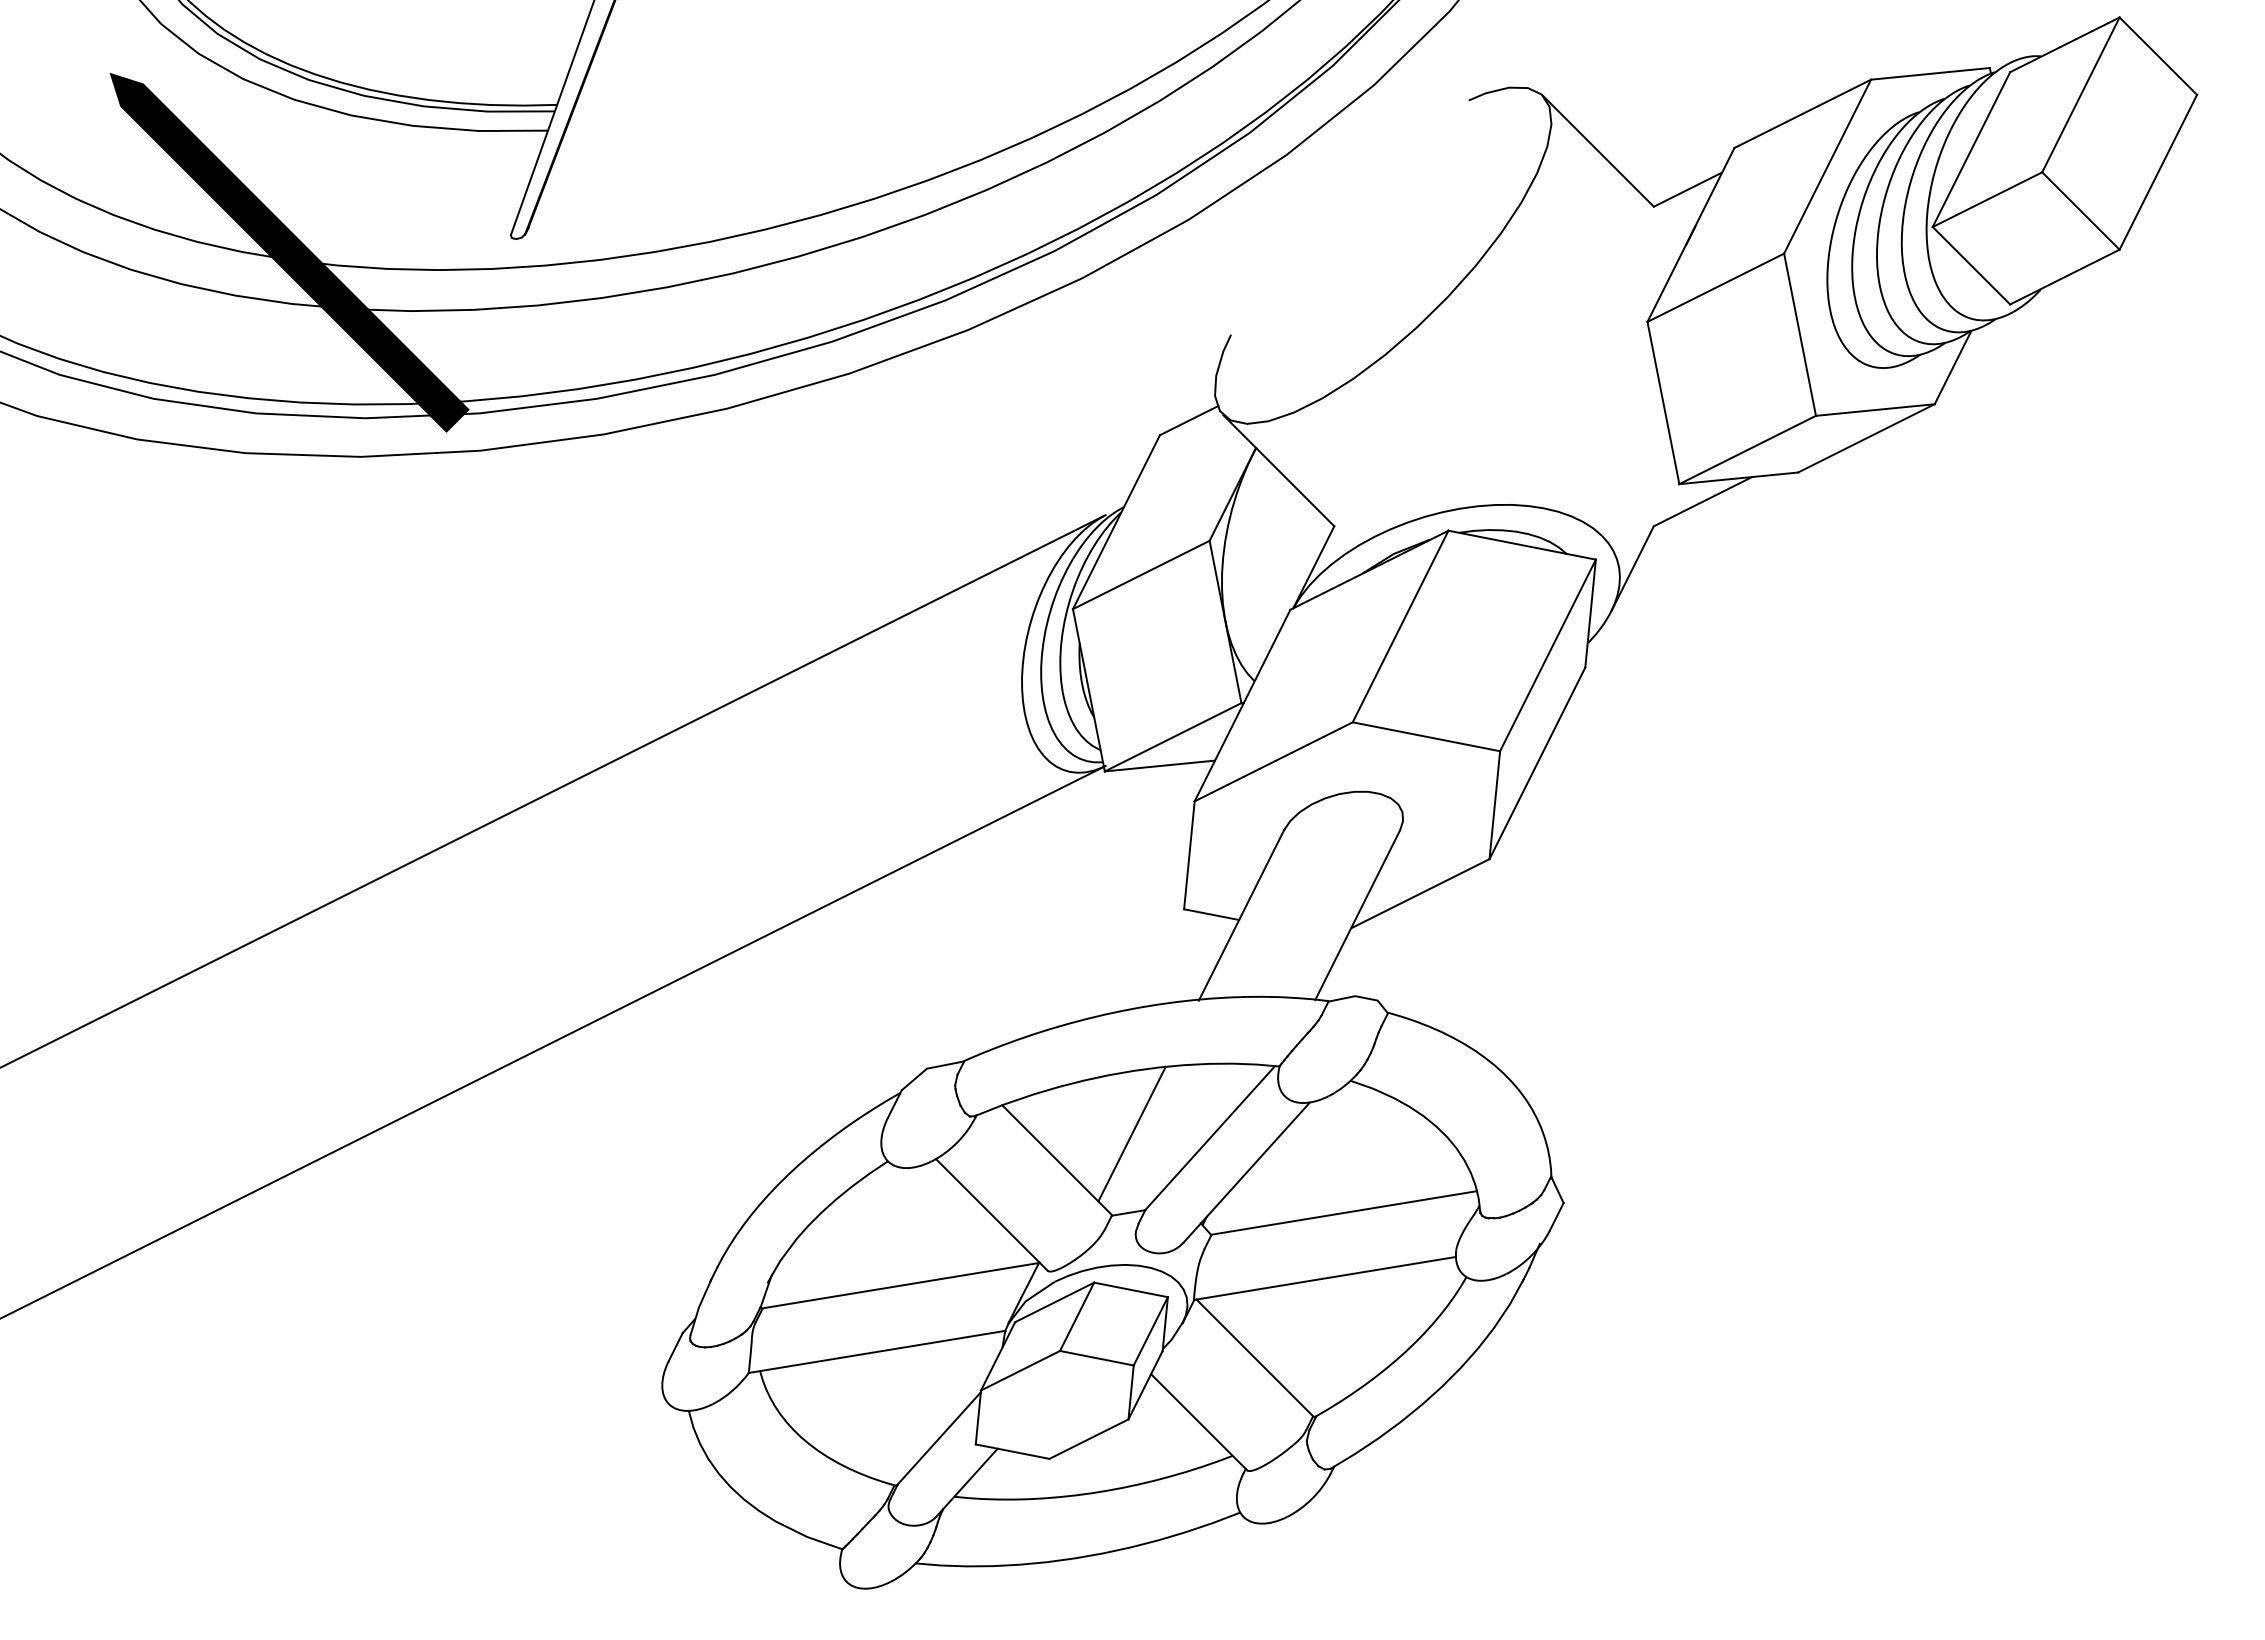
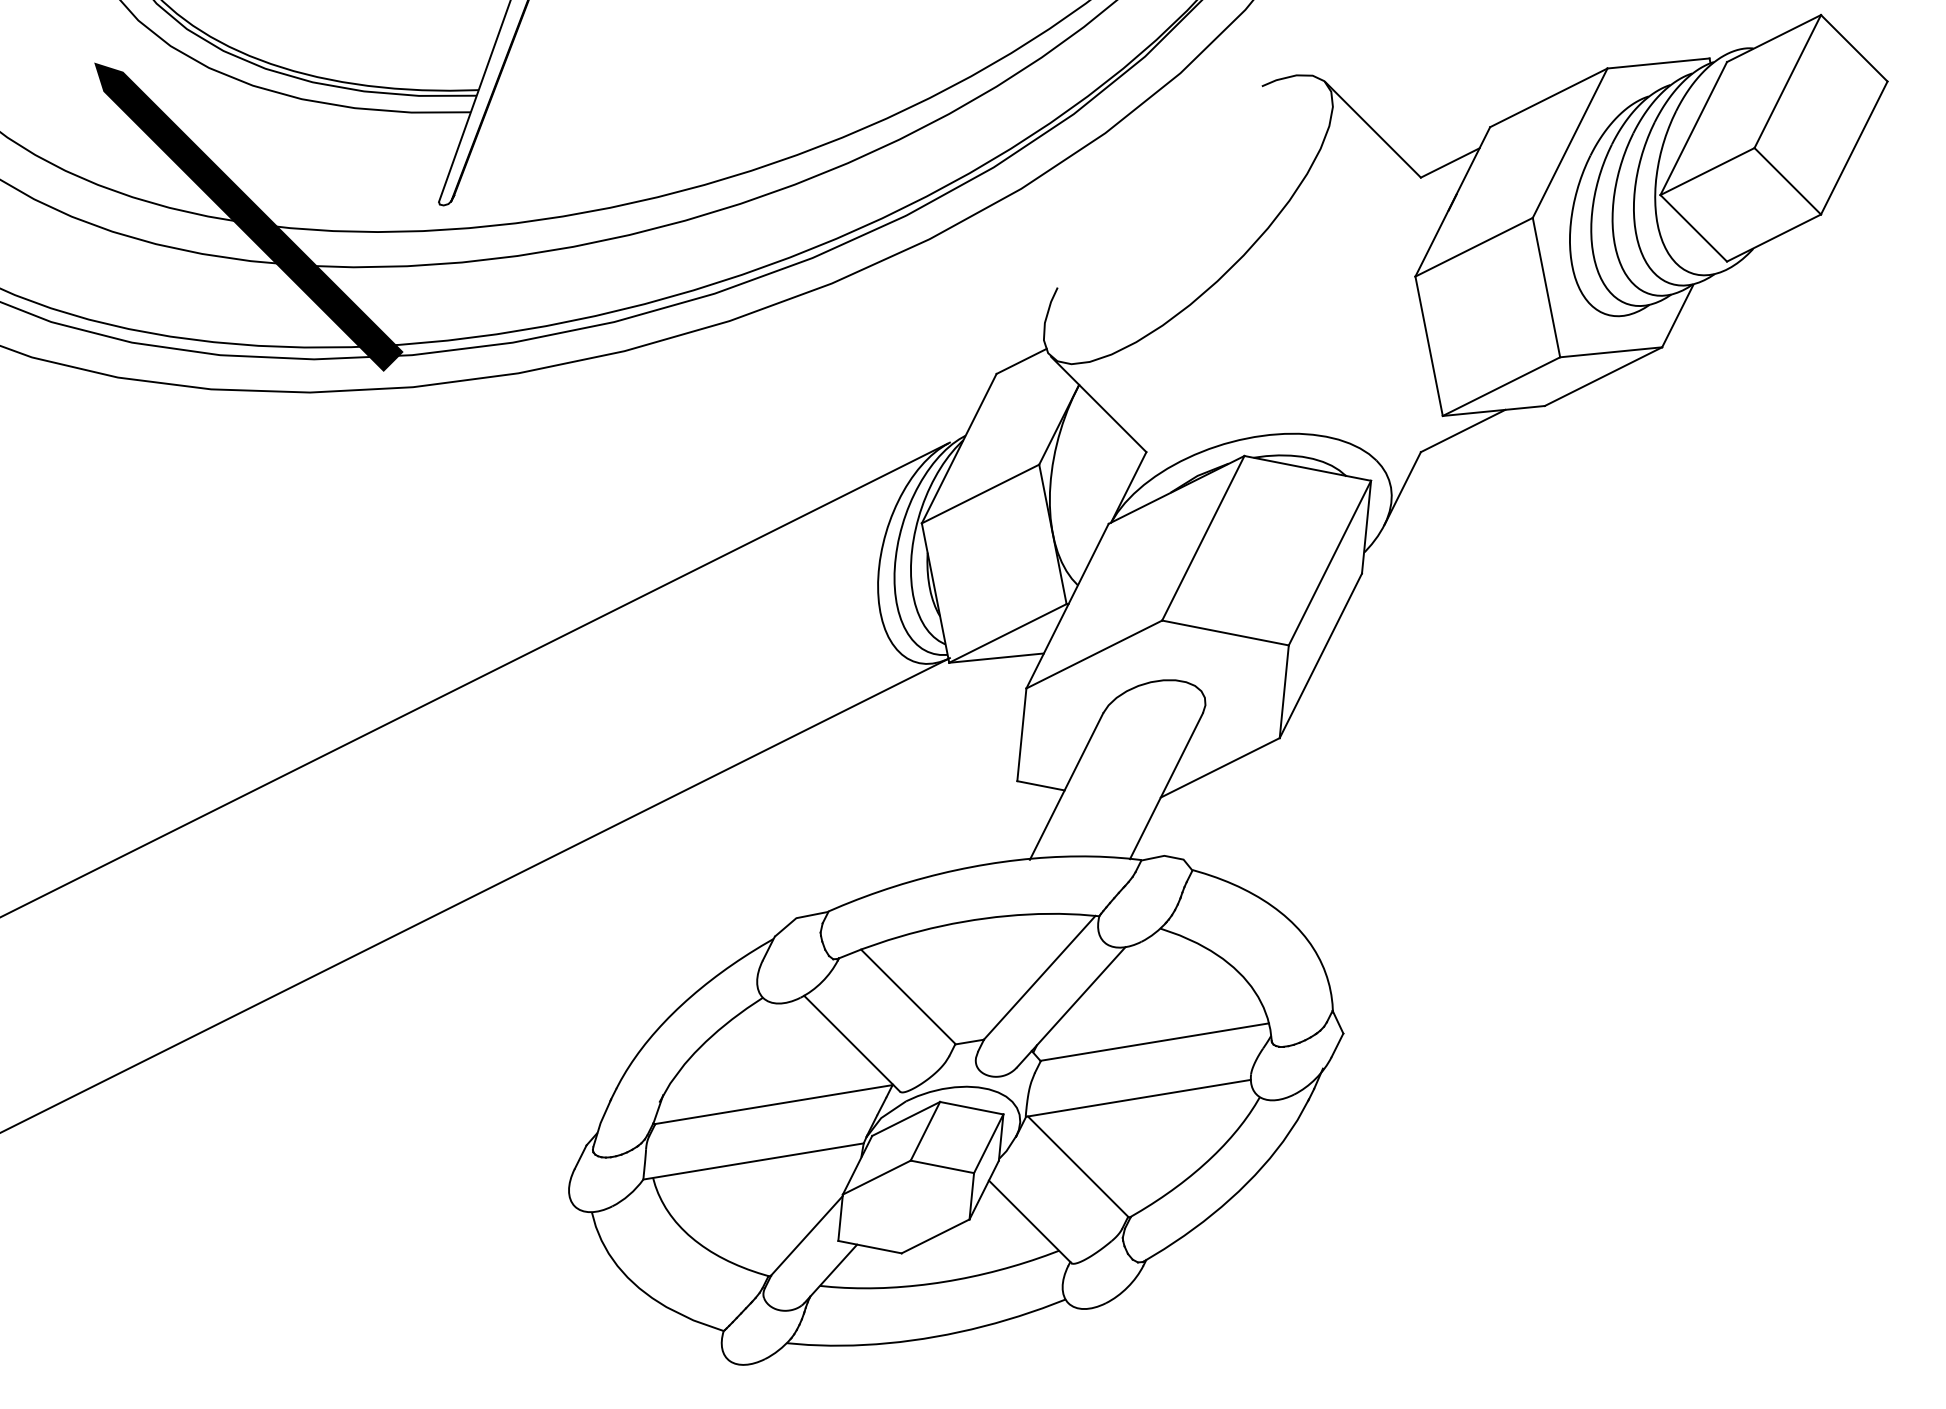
line: (1131, 1133) -> (972, 973), removed

